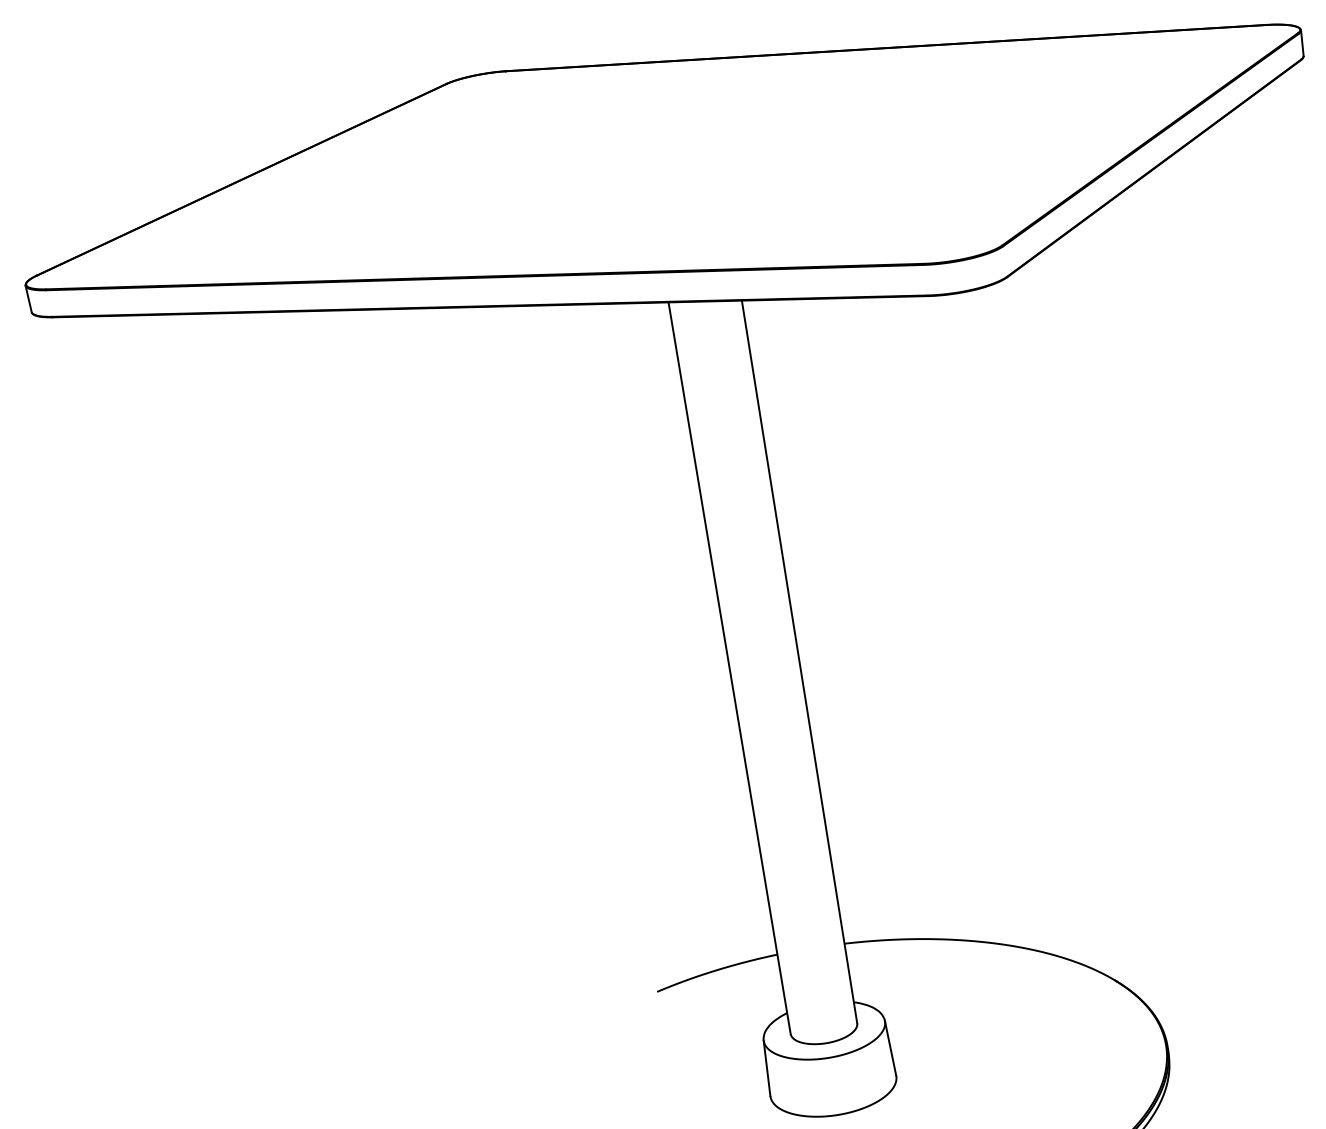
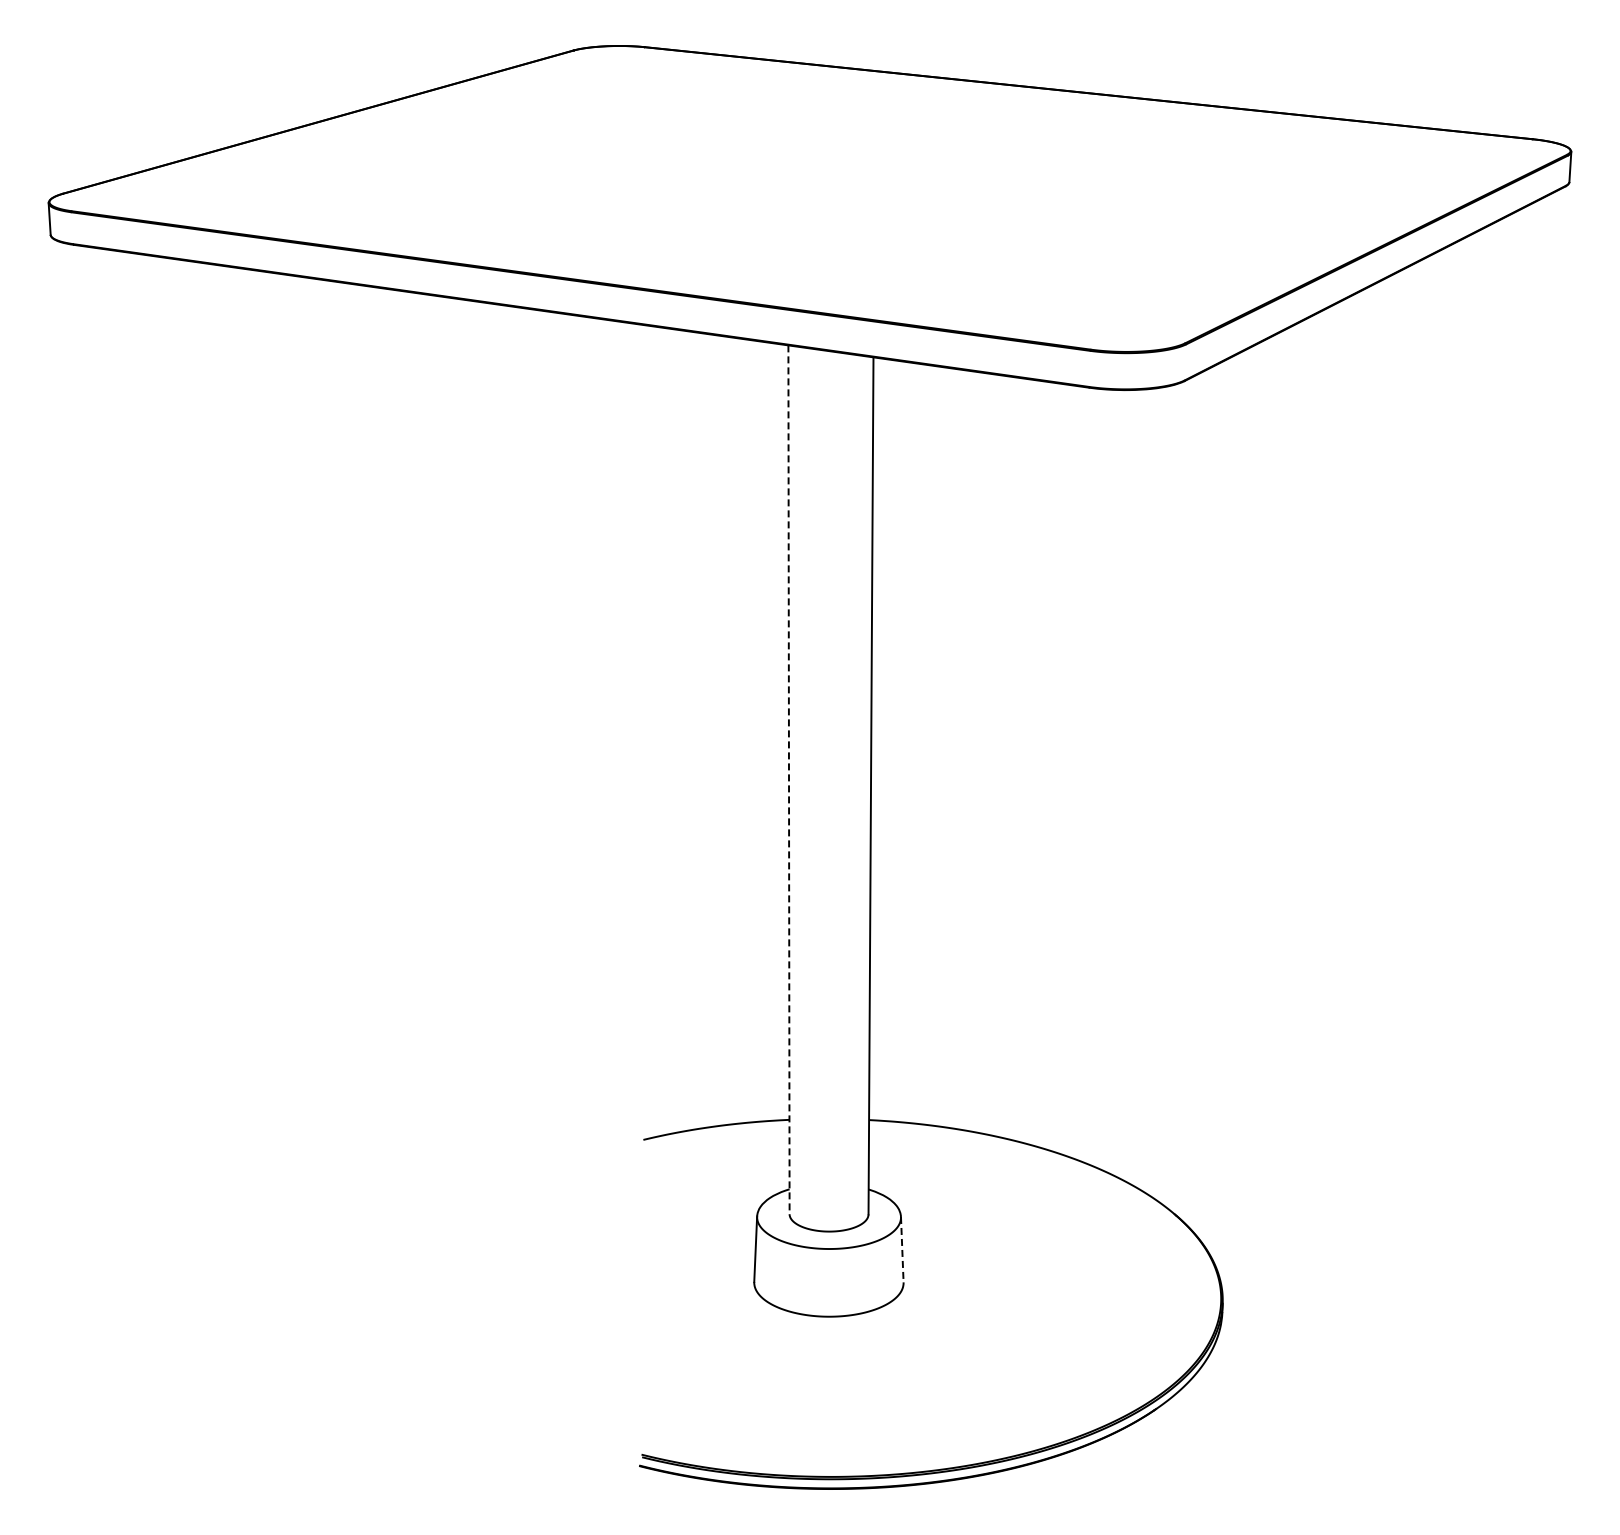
line: (730, 668) -> (789, 780), solid -> dashed
line: (890, 1048) -> (902, 1249), solid -> dashed

